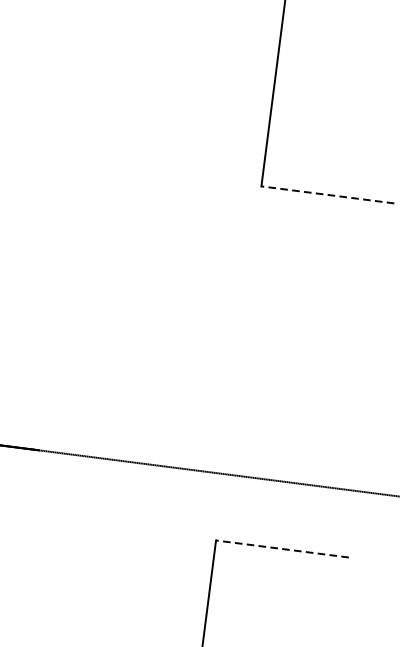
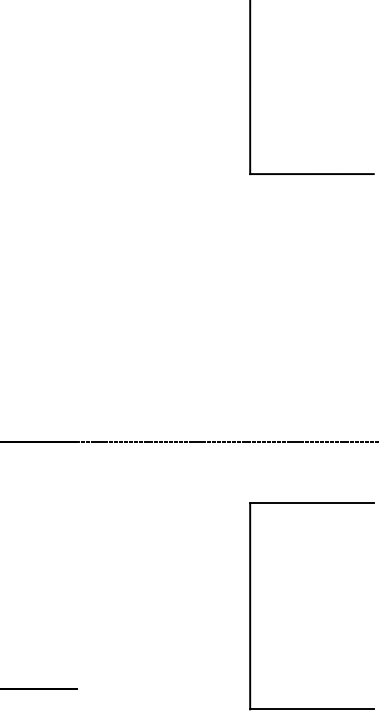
line: (327, 195) -> (311, 174), dashed -> solid
line: (281, 548) -> (311, 503), dashed -> solid

